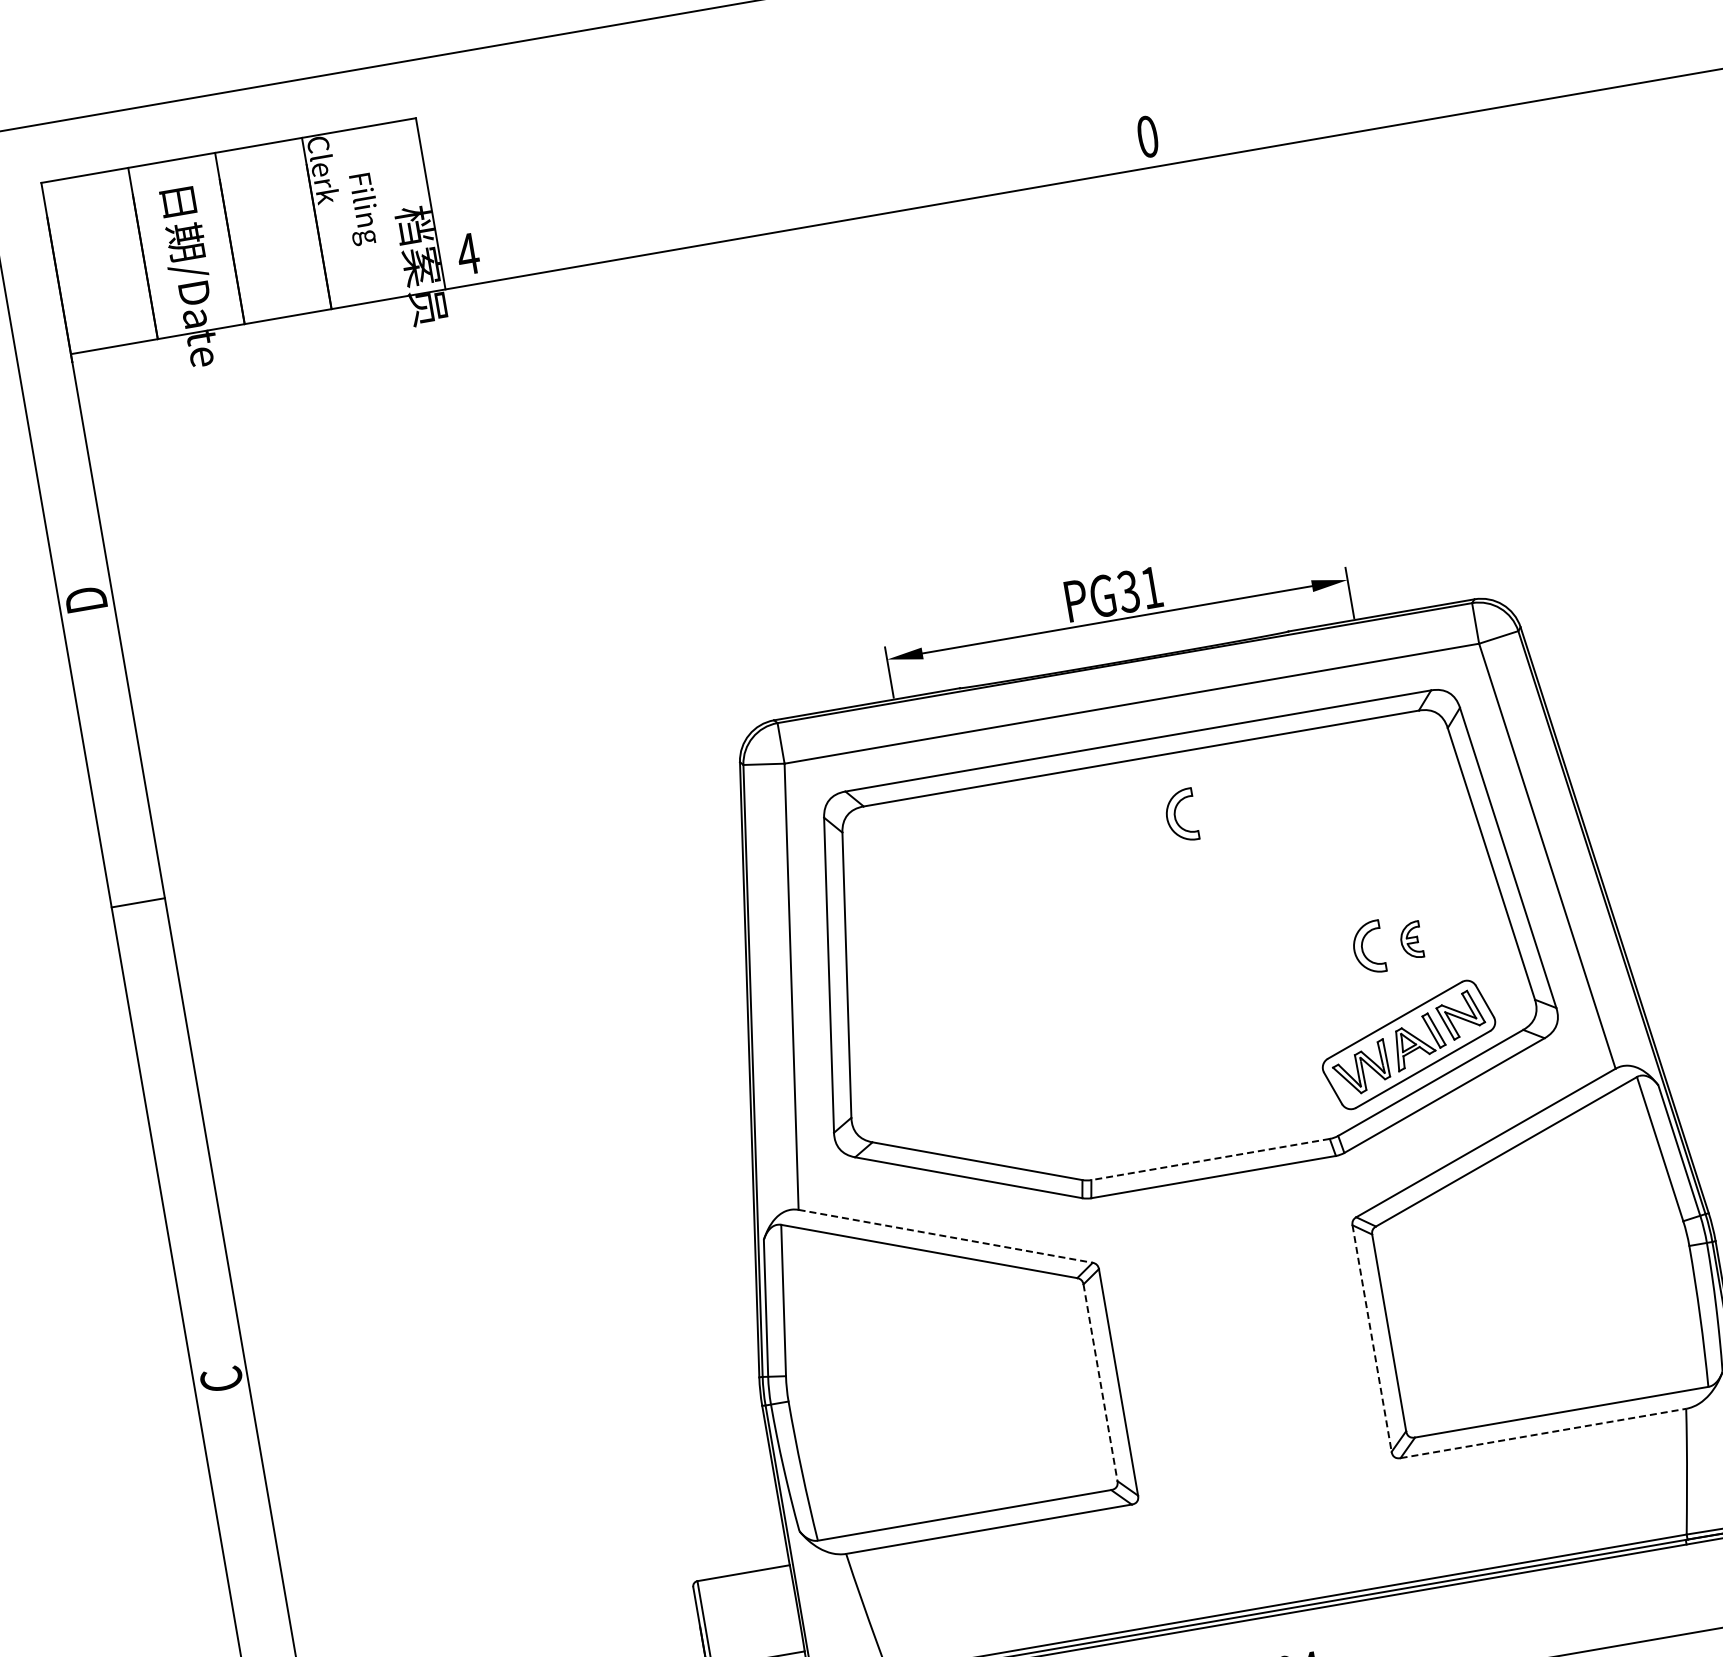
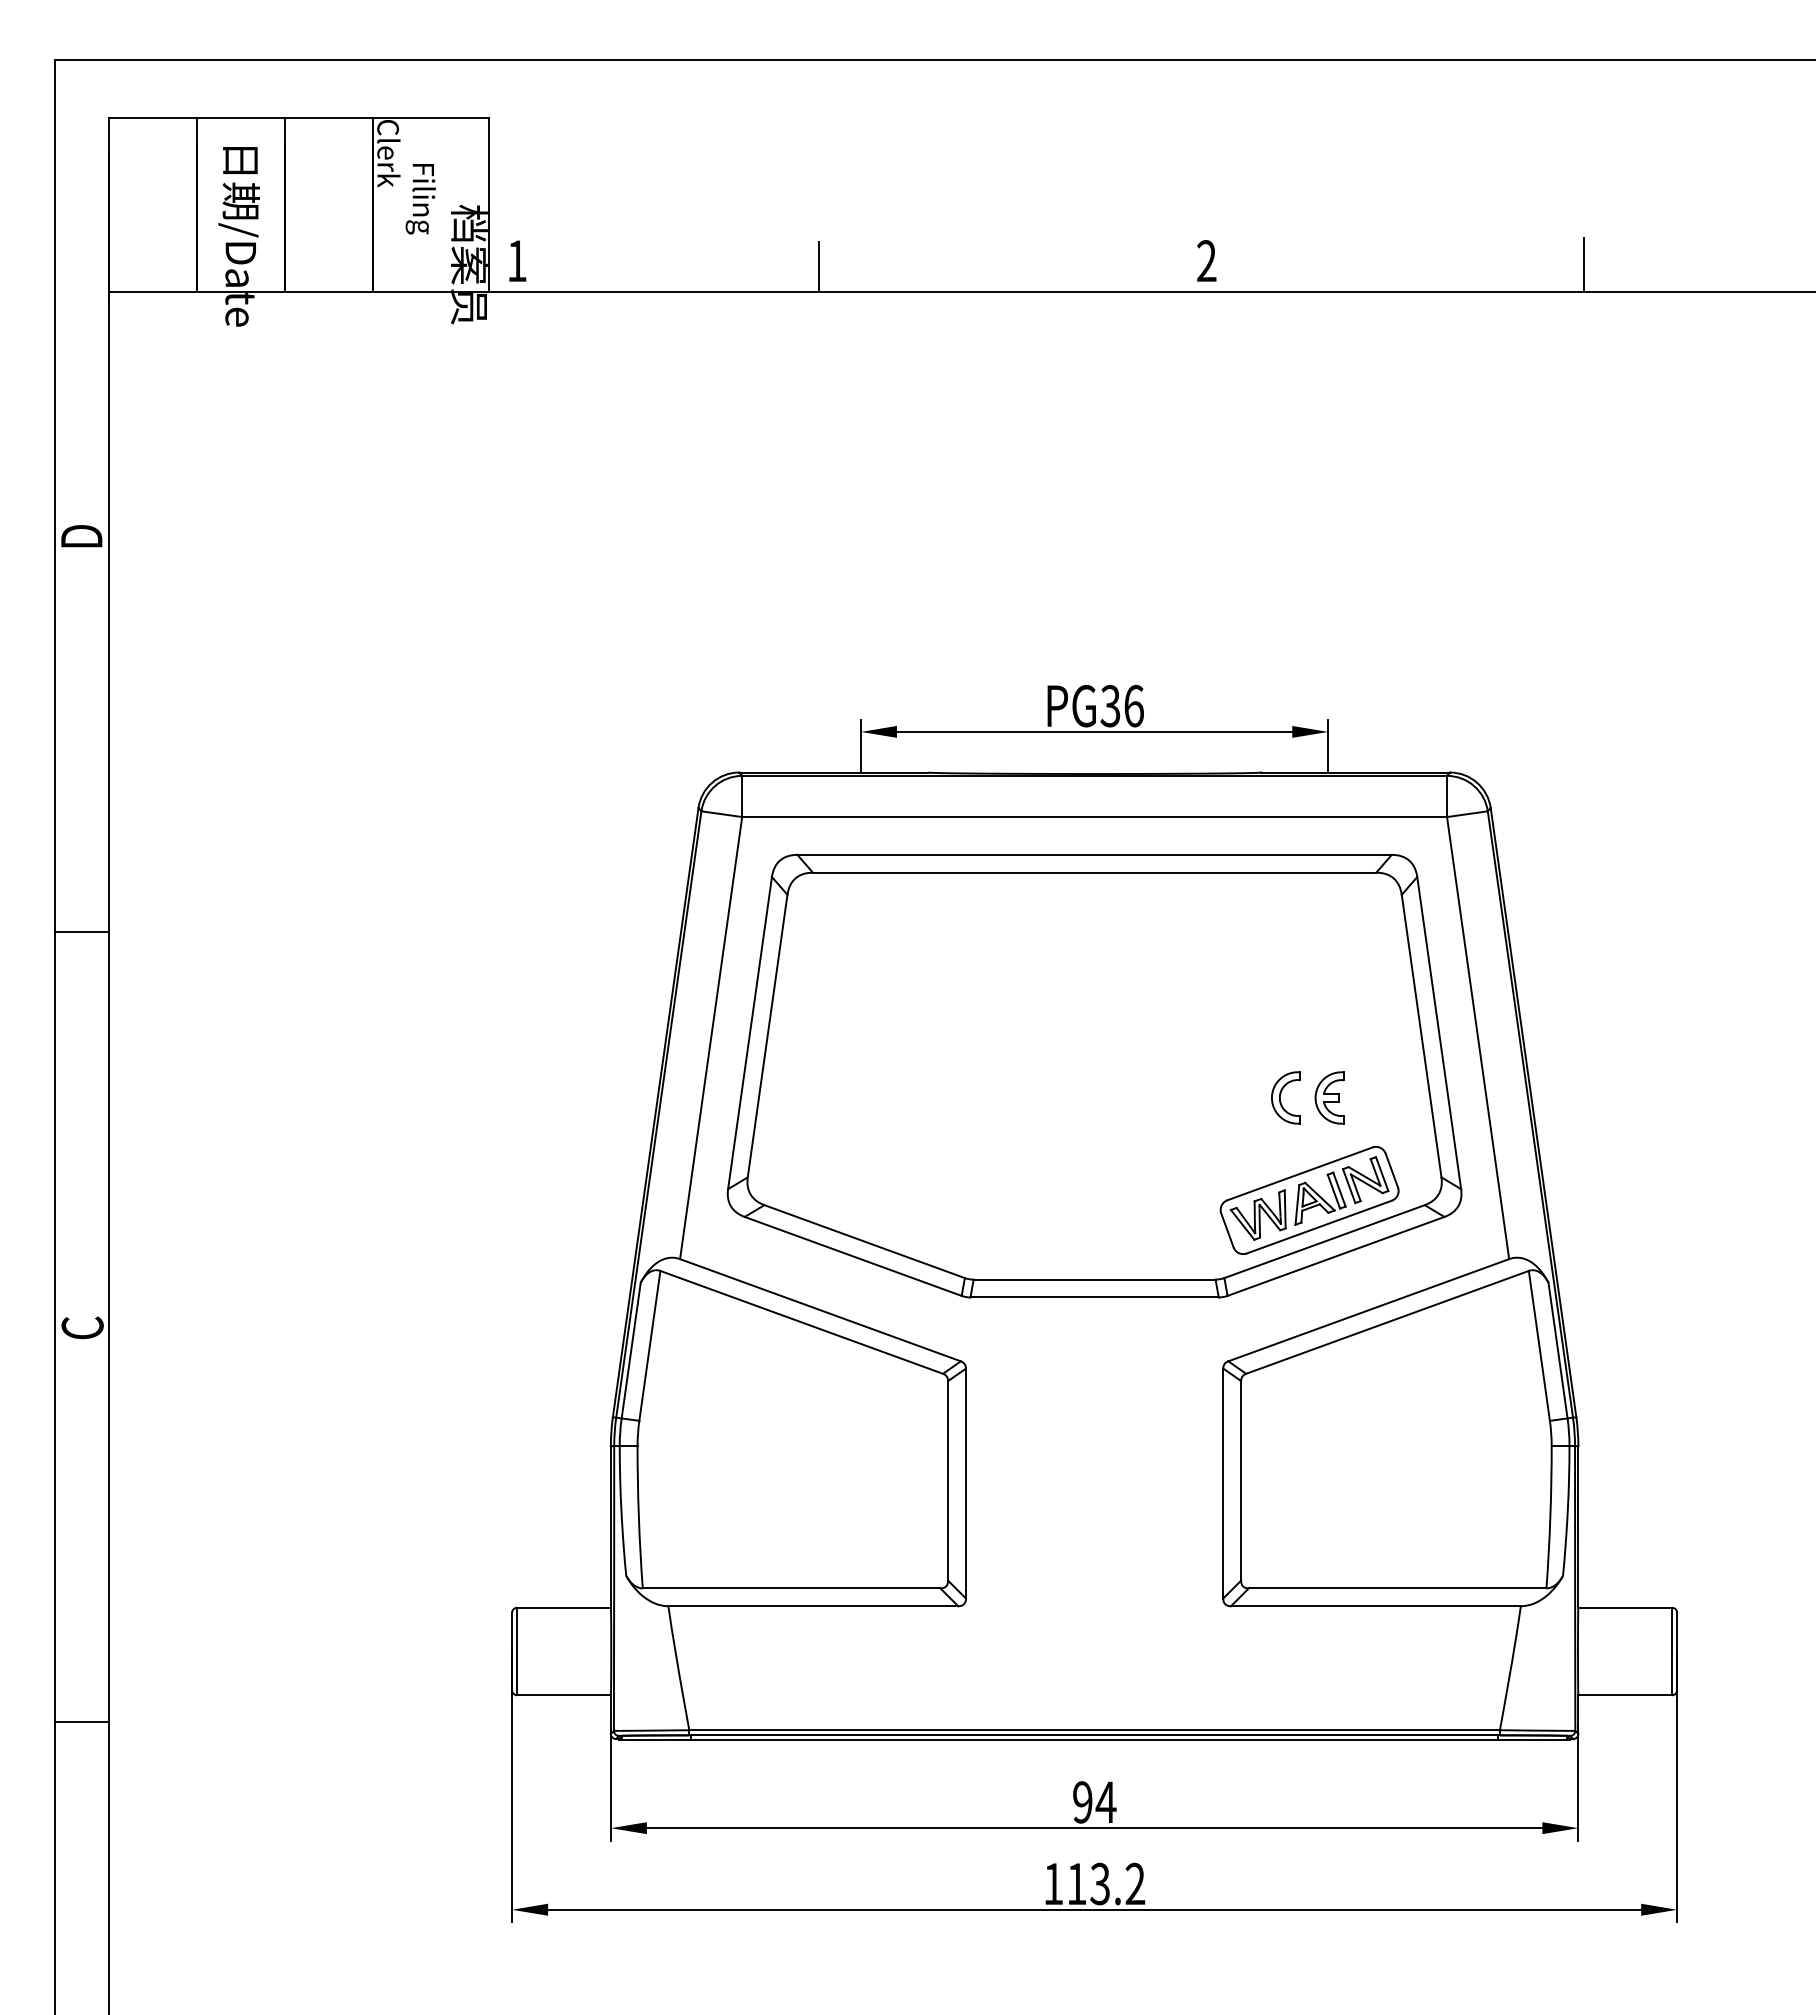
line: (1520, 75) -> (1584, 264), added
text: (1147, 137) -> (1206, 261), 0 -> 2
line: (767, 208) -> (819, 266), added
text: (467, 253) -> (516, 260), 4 -> 1
text: (1151, 587) -> (1133, 705), PG31 -> PG36
part: (1180, 815) -> (1123, 935), removed
line: (138, 903) -> (81, 932), moved
part: (1411, 940) -> (1329, 1097), size x1.43
line: (1210, 1159) -> (1094, 1279), dashed -> solid
line: (945, 1236) -> (820, 1310), dashed -> solid
line: (1372, 1338) -> (1223, 1483), dashed -> solid
line: (1100, 1382) -> (948, 1480), dashed -> solid
line: (1543, 1433) -> (1375, 1606), dashed -> solid

